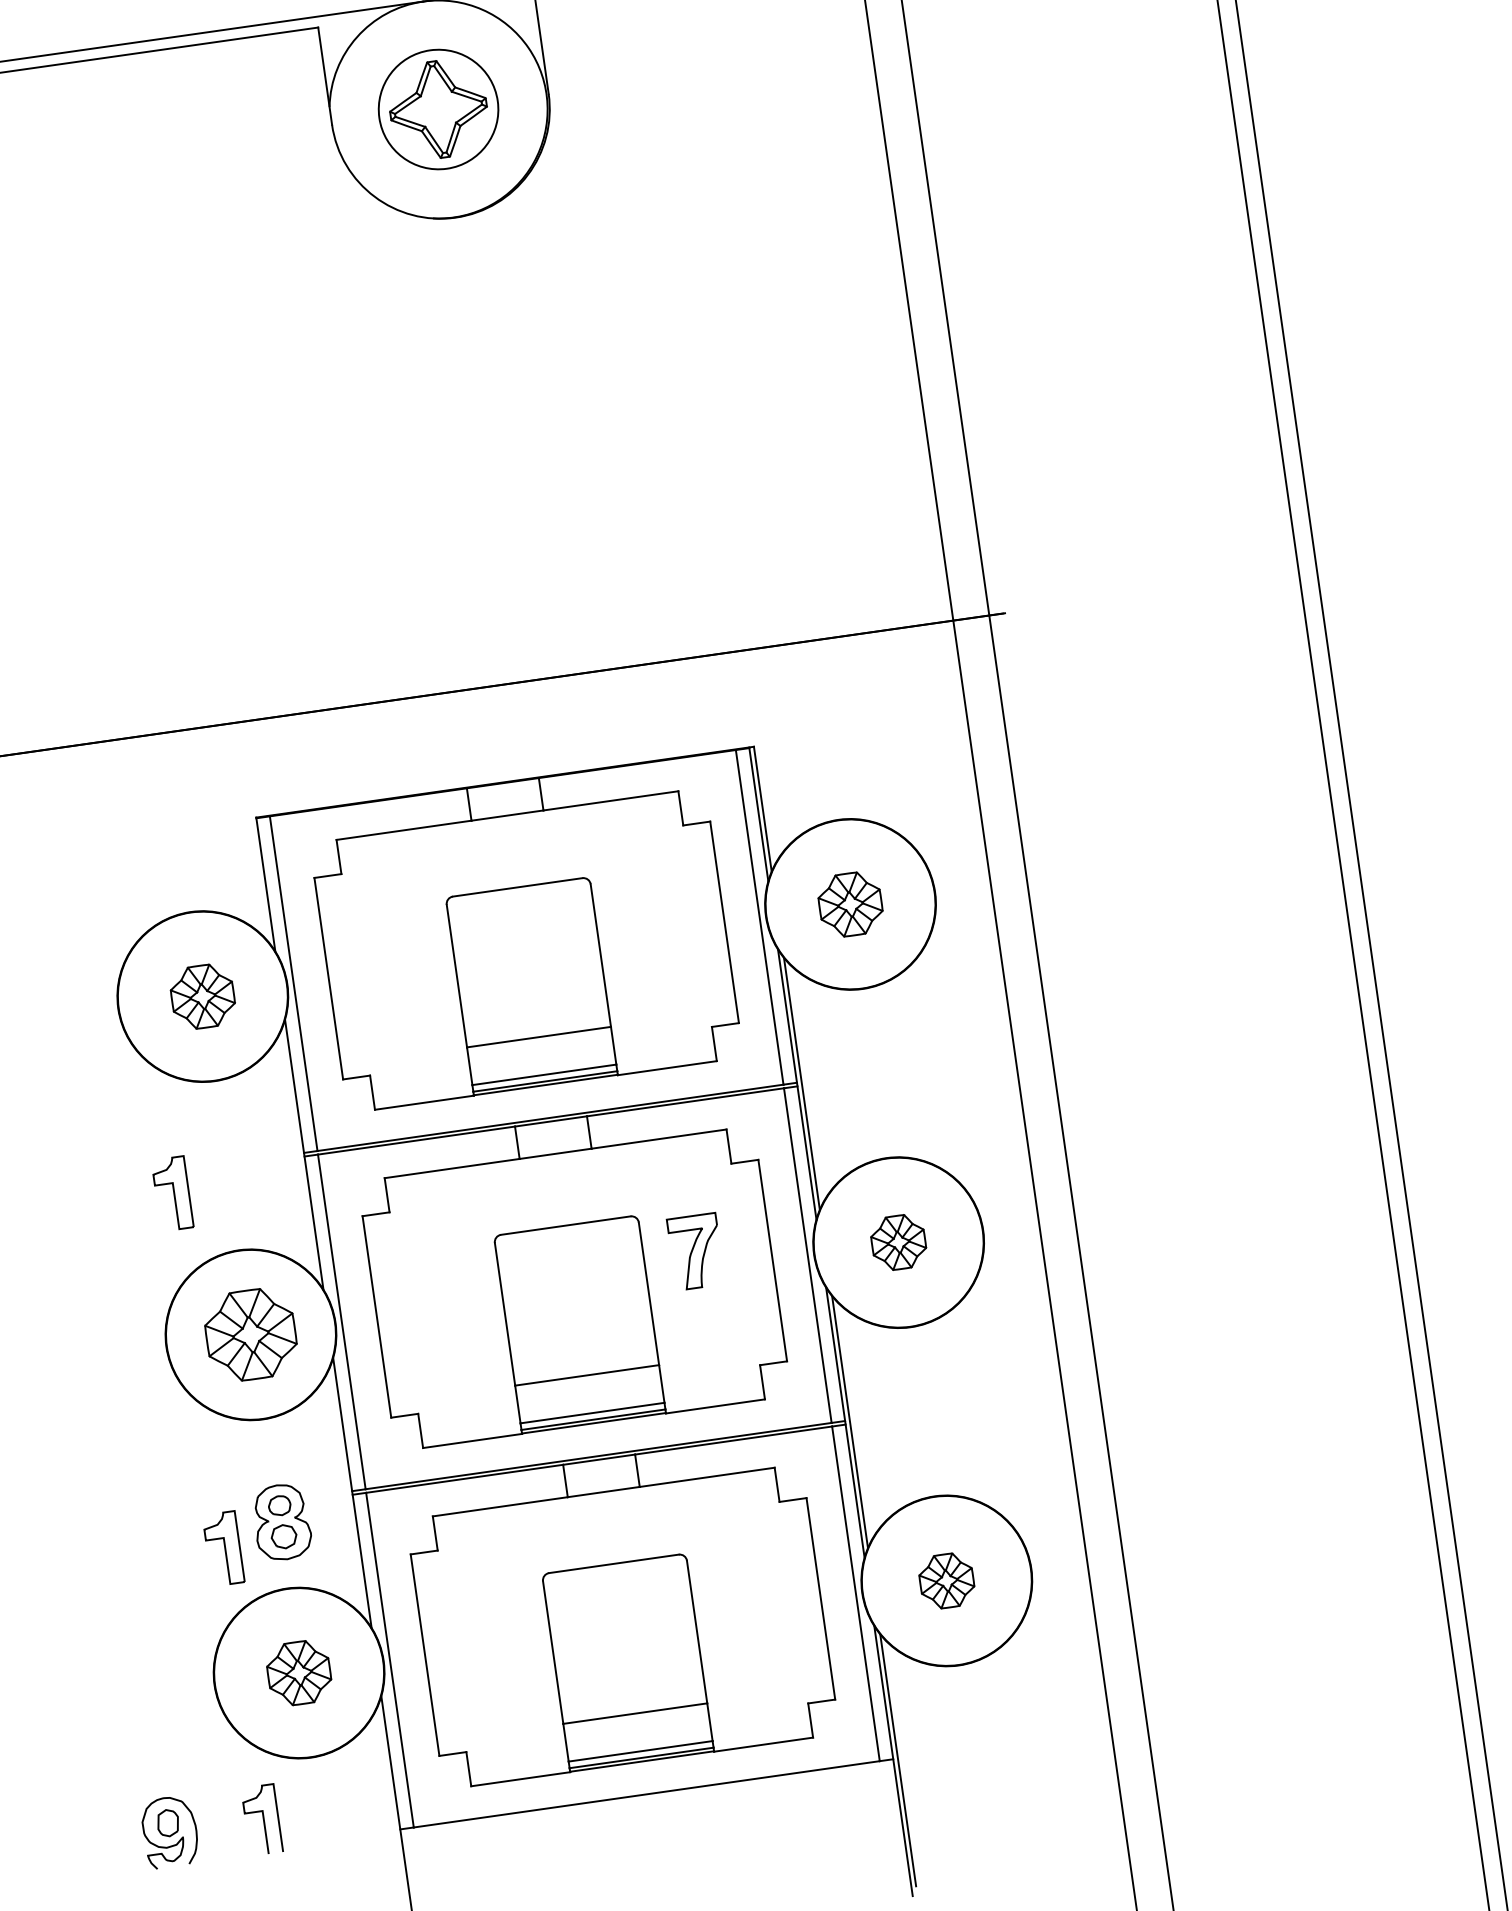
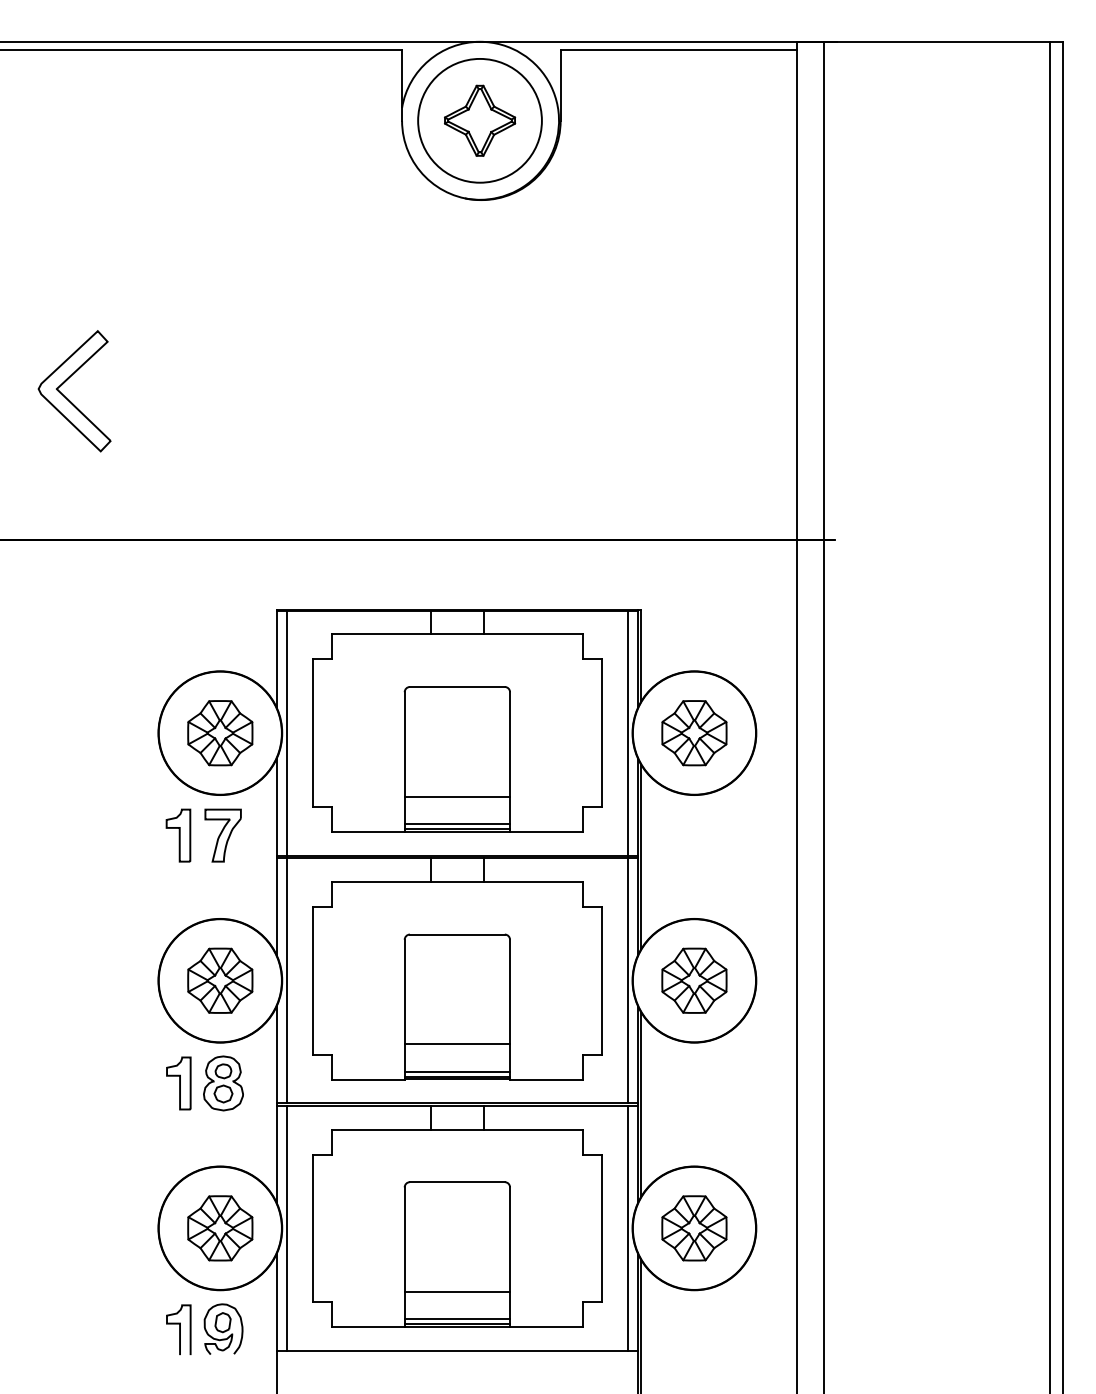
circle: (437, 109) -> (479, 120), size x1.43
part: (850, 904) -> (694, 733), size x1.43
part: (203, 996) -> (220, 733), size x1.43
part: (172, 1193) -> (178, 835), moved
part: (898, 1242) -> (694, 980), size x1.67
part: (695, 1251) -> (222, 835), moved
part: (282, 1522) -> (223, 1083), moved
part: (223, 1548) -> (178, 1083), moved
part: (946, 1581) -> (694, 1228), size x1.67
part: (299, 1673) -> (220, 1228), size x1.43
part: (169, 1831) -> (223, 1328), moved

